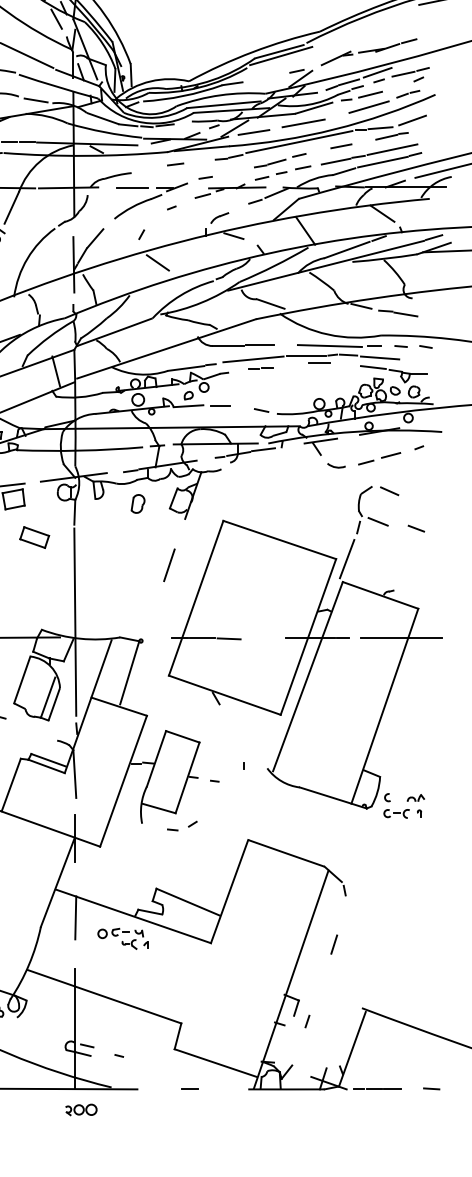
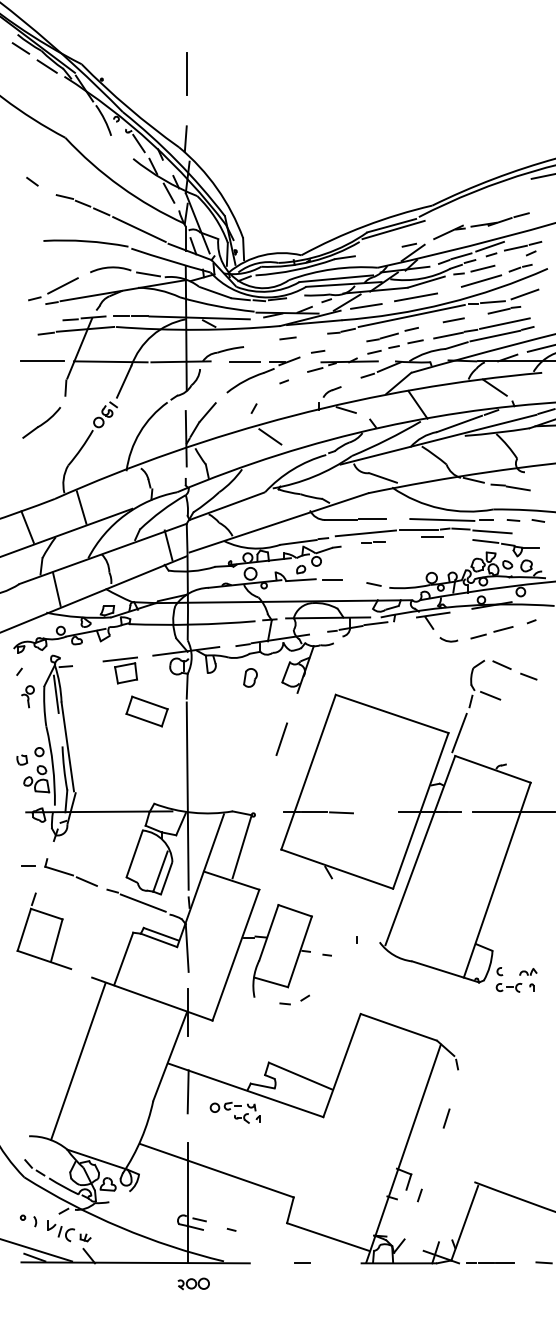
line: (416, 528) -> (528, 676), moved
part: (34, 537) -> (146, 711), size x1.43
line: (30, 728) -> (142, 902), added

